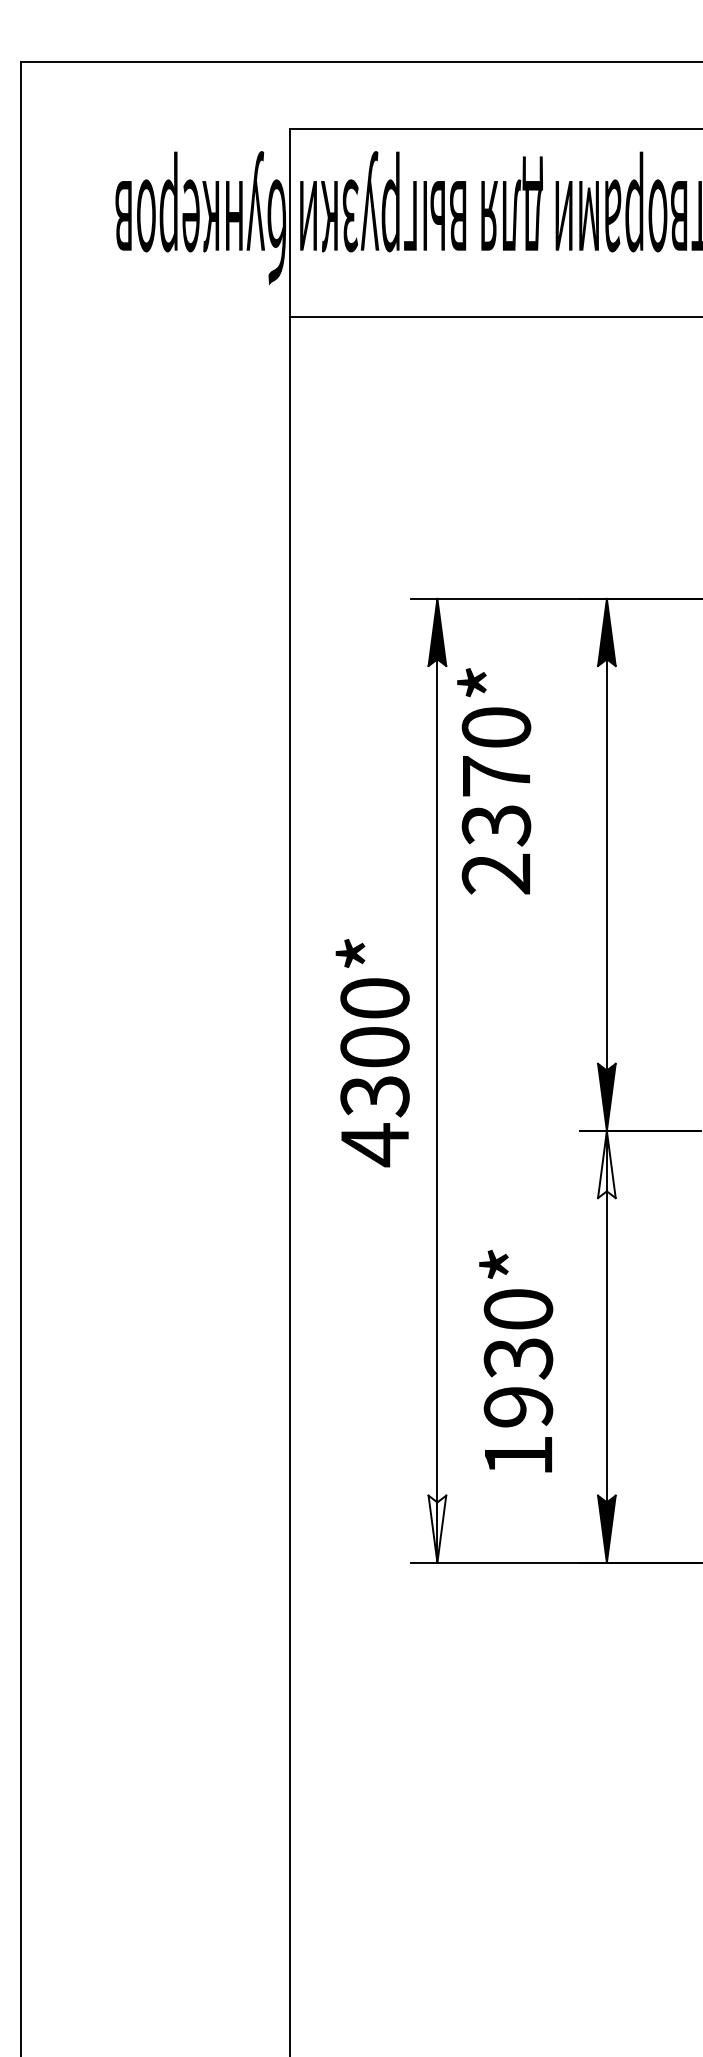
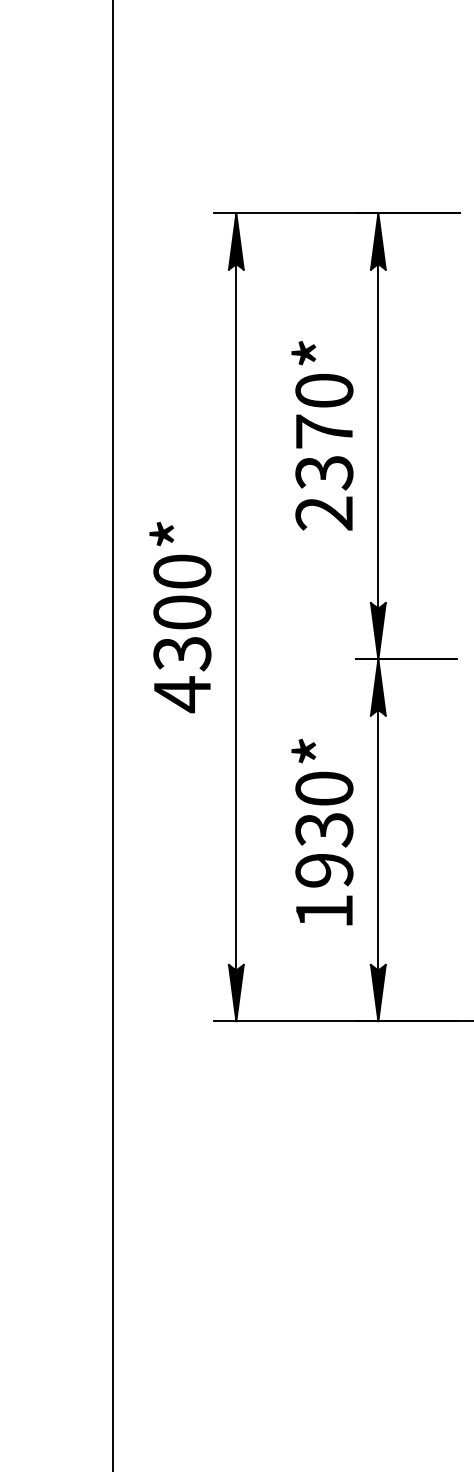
text: (494, 781) -> (322, 435), moved
text: (372, 1052) -> (180, 617), moved
fill: (606, 1164) -> (378, 687), added
text: (516, 1361) -> (322, 832), moved
fill: (437, 1528) -> (236, 992), added

